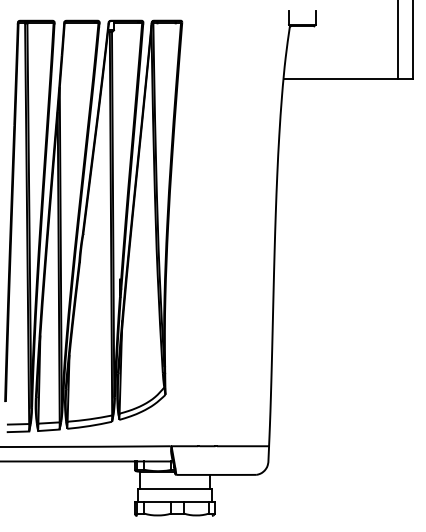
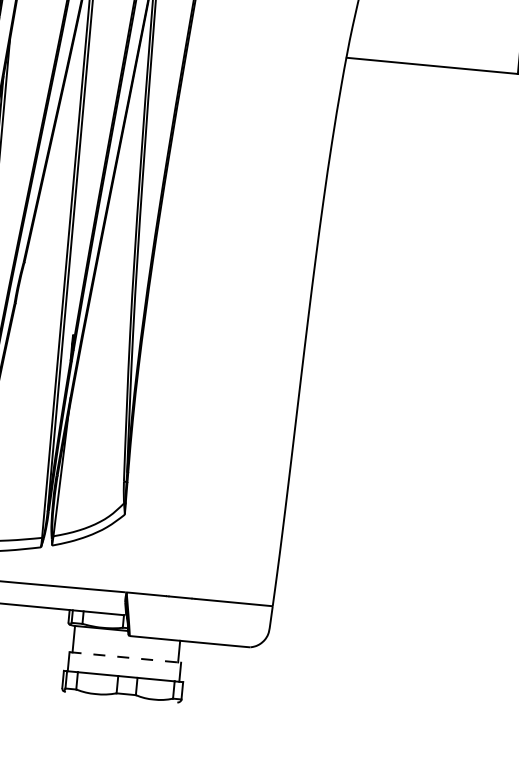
line: (175, 489) -> (126, 657), solid -> dashed

